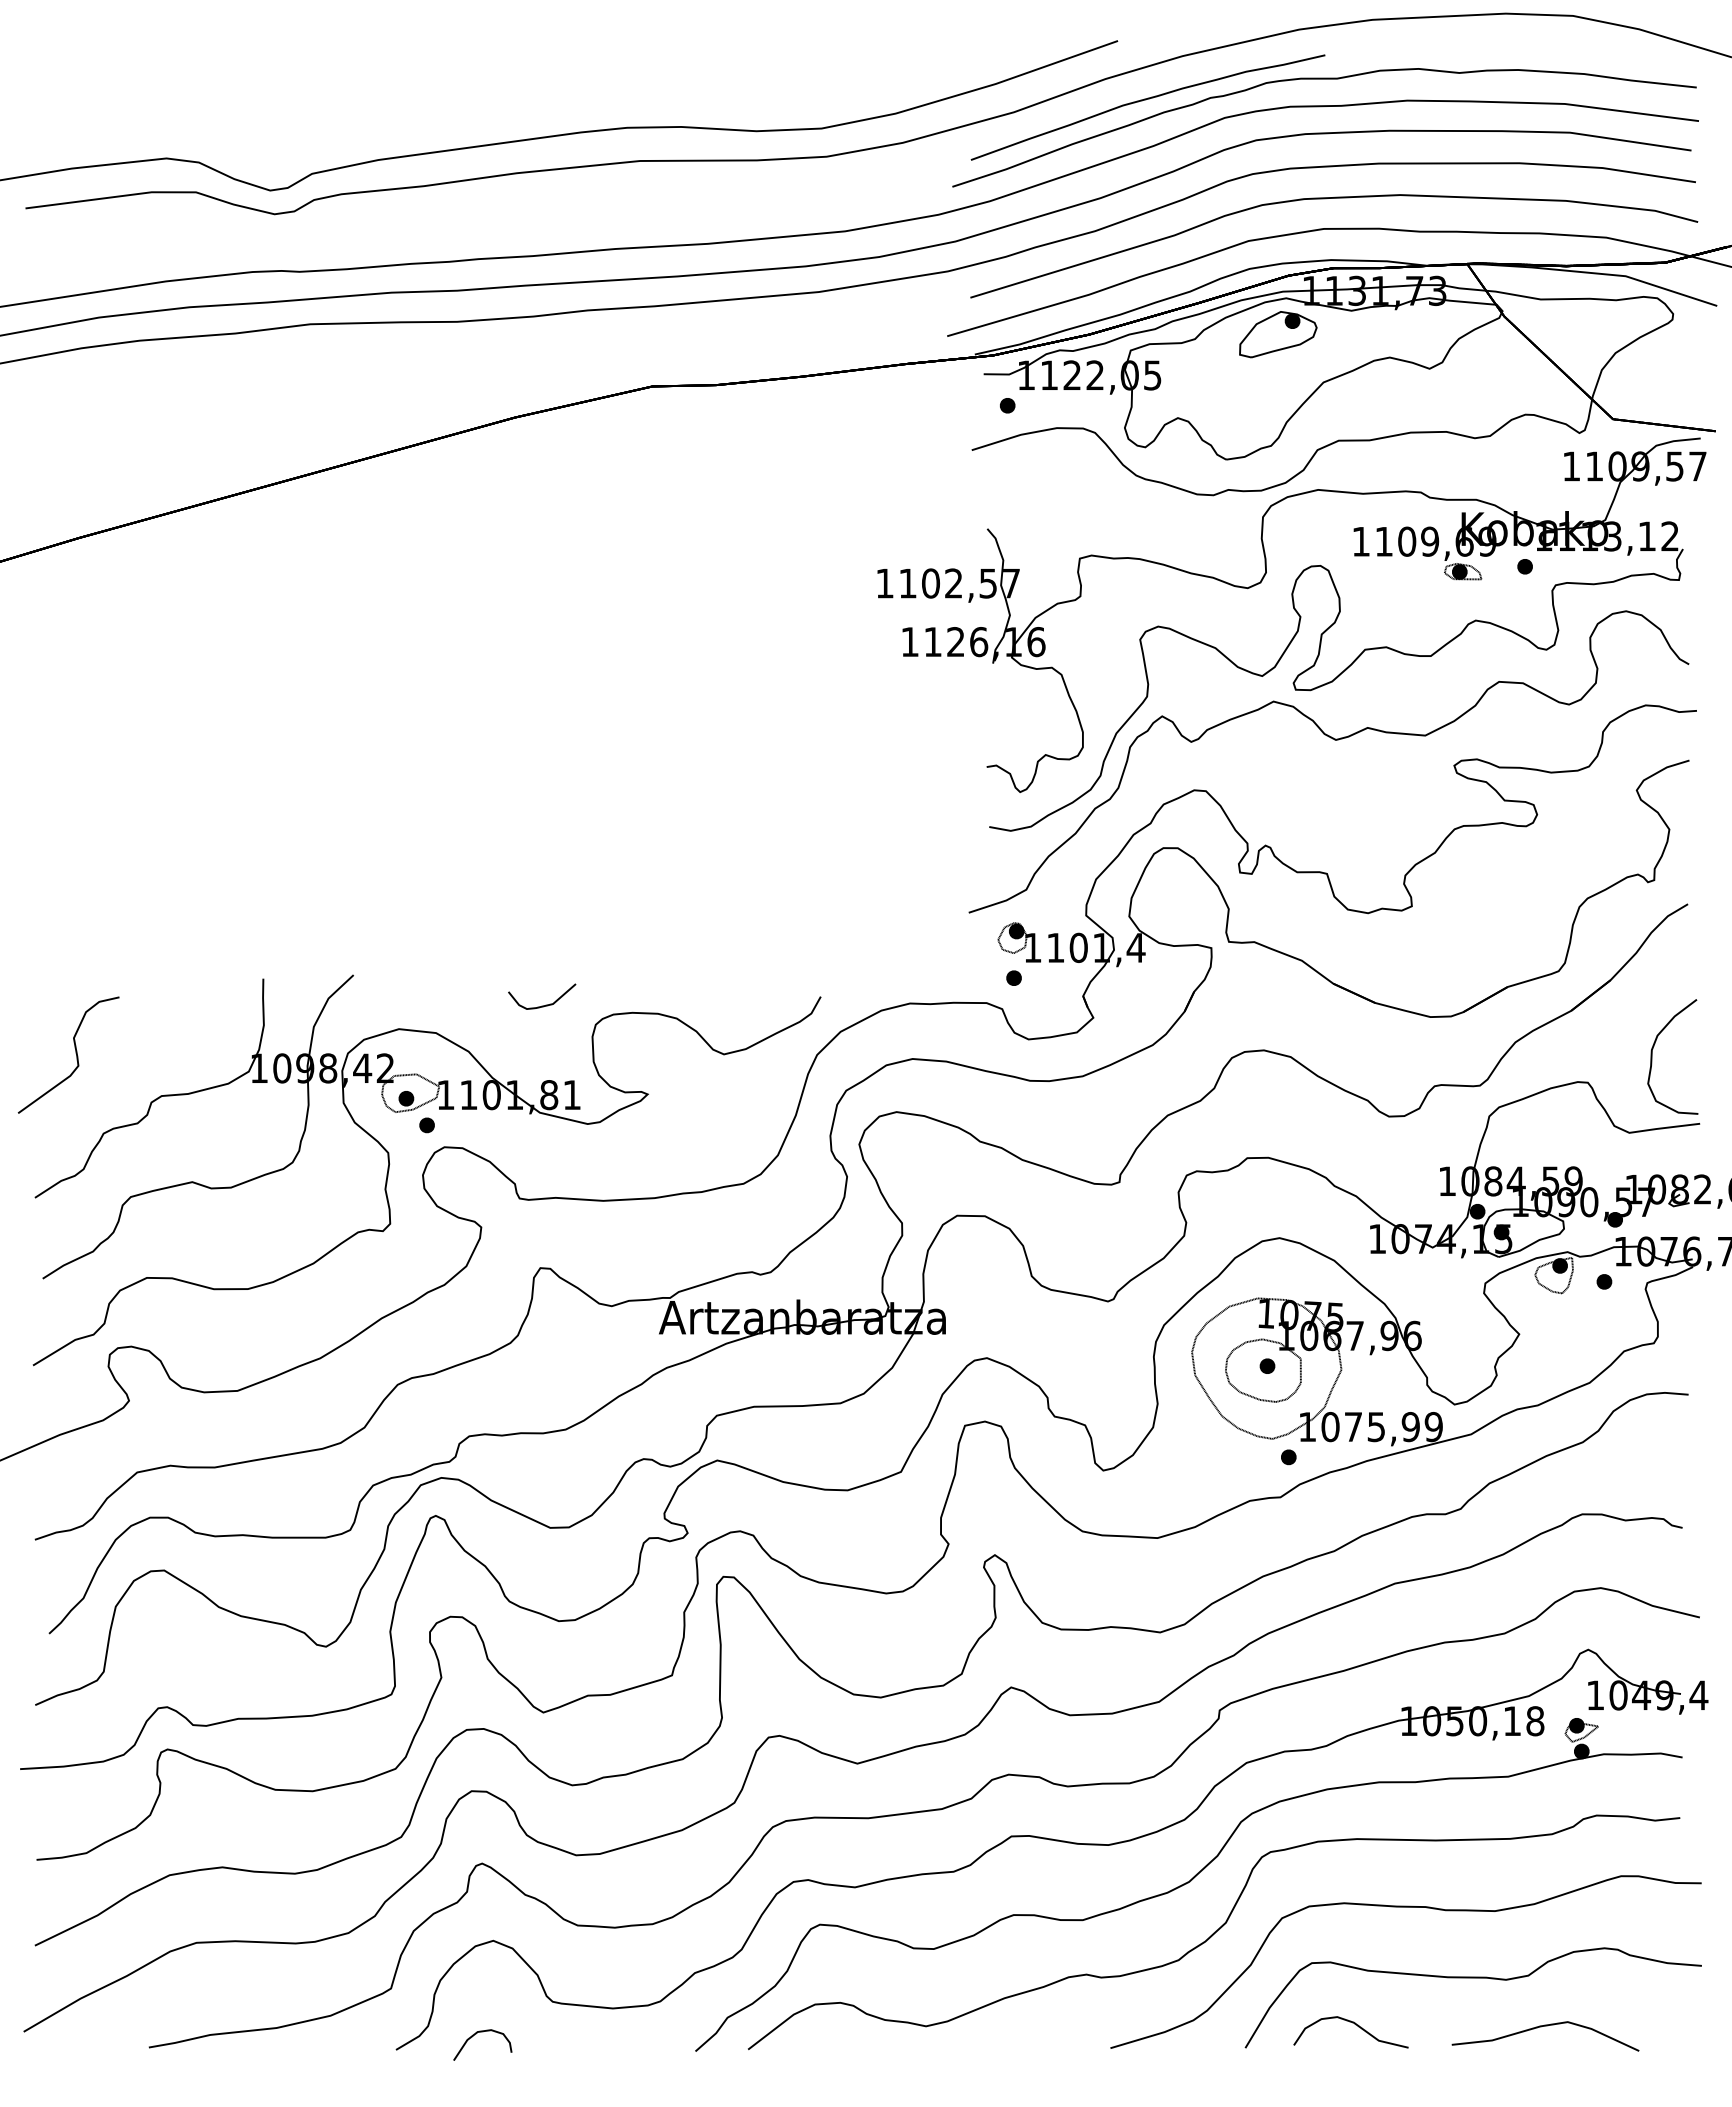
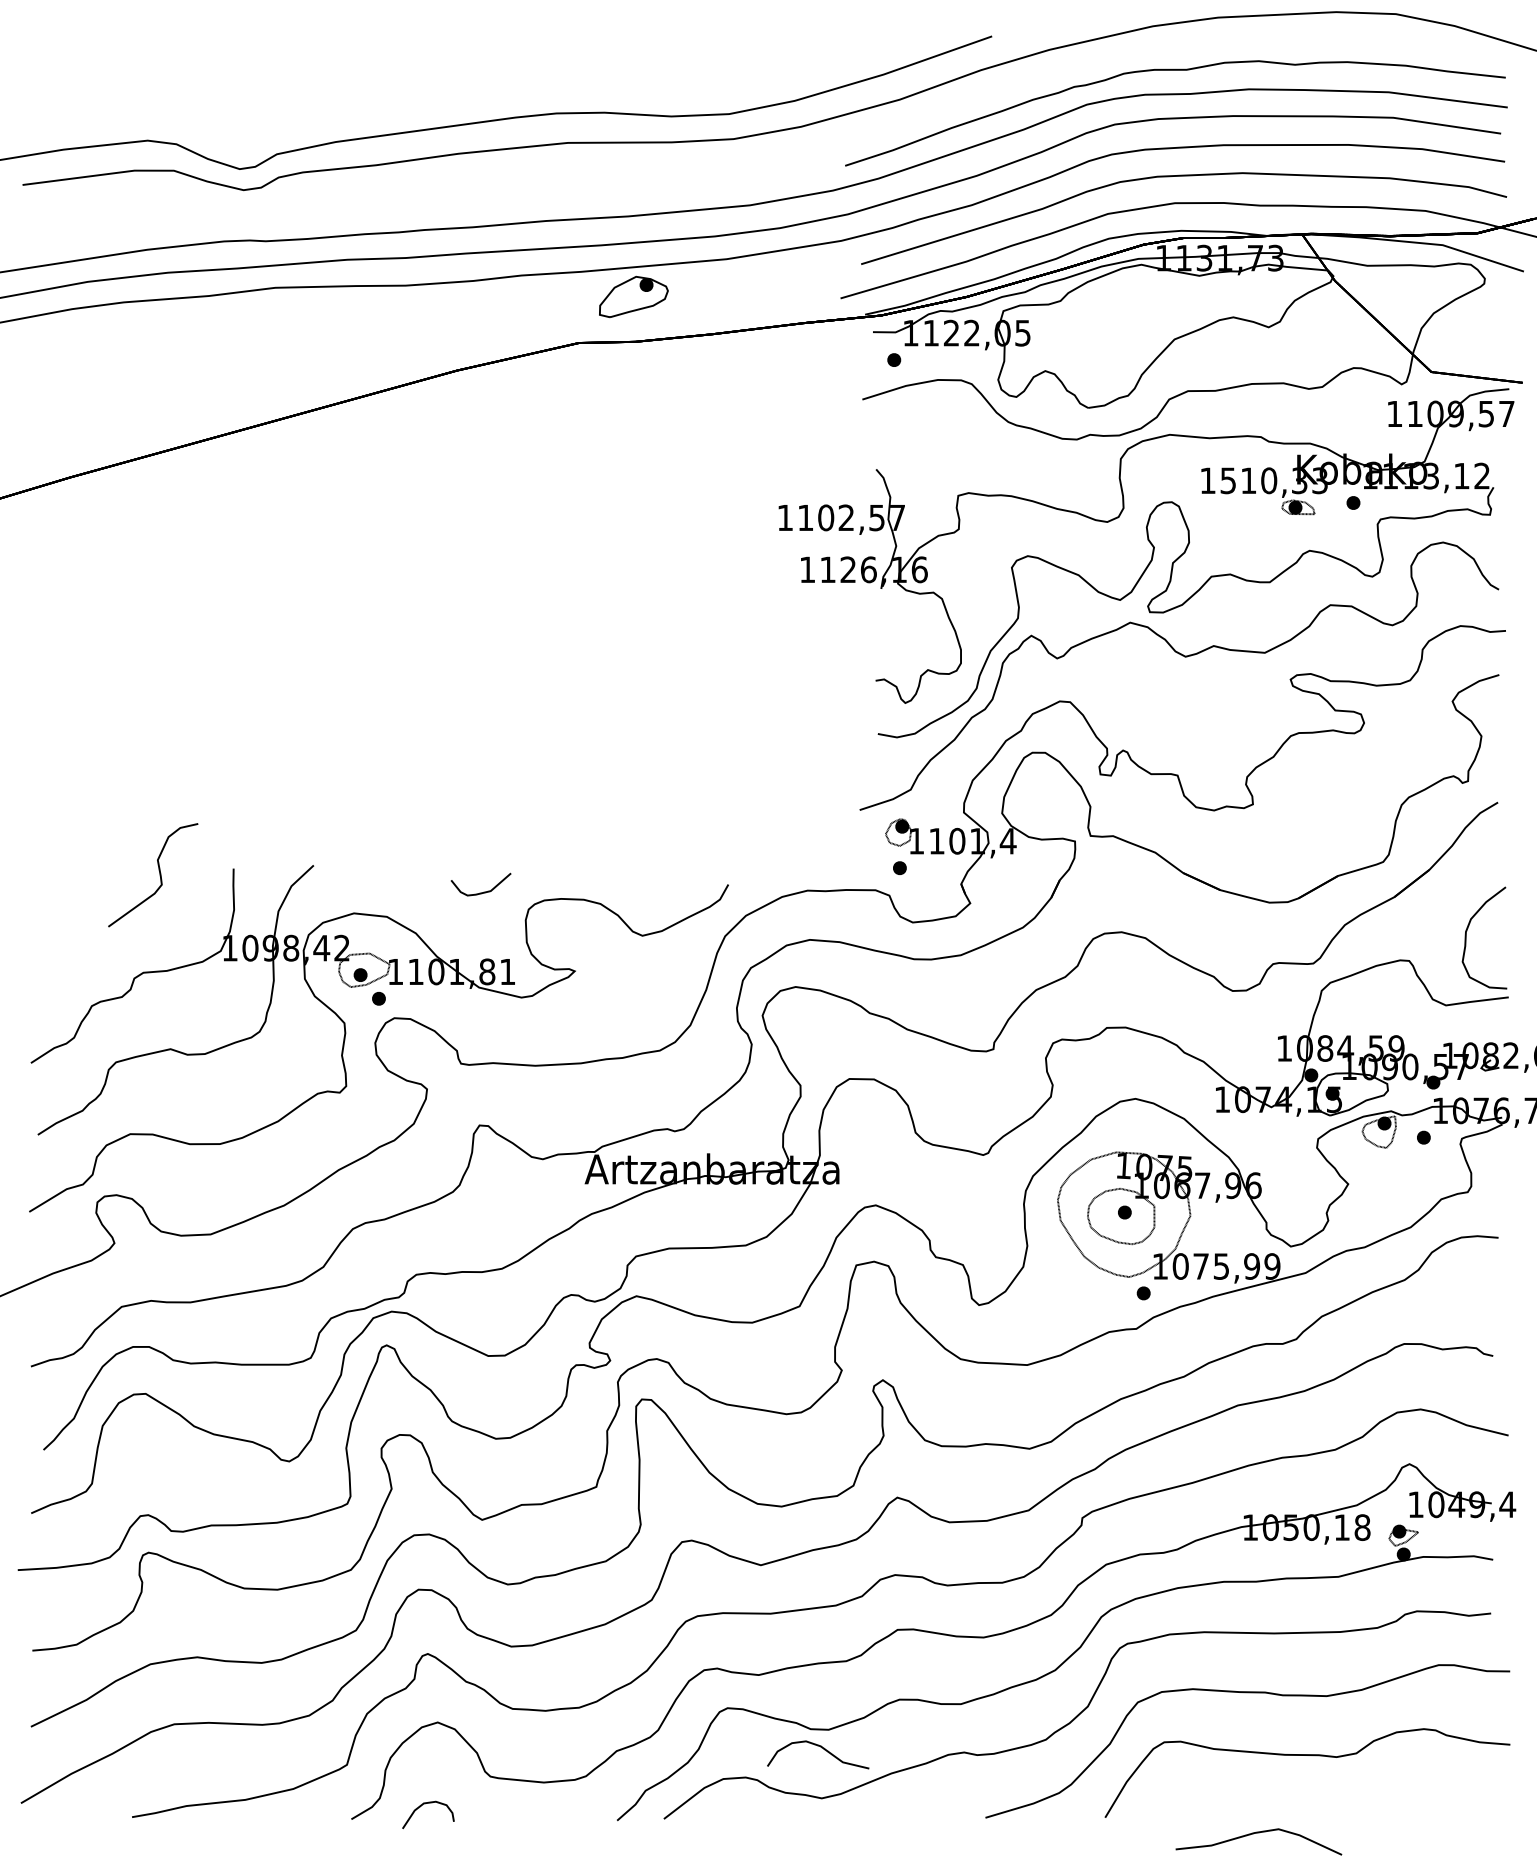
curve: (1146, 100) -> (1017, 89), removed
part: (1278, 334) -> (634, 296), moved
text: (1435, 541) -> (1273, 480), 1109,69 -> 1510,33
curve: (75, 1053) -> (159, 873), moved
curve: (1354, 2024) -> (821, 1747), moved
curve: (1541, 2027) -> (1255, 1834), moved

